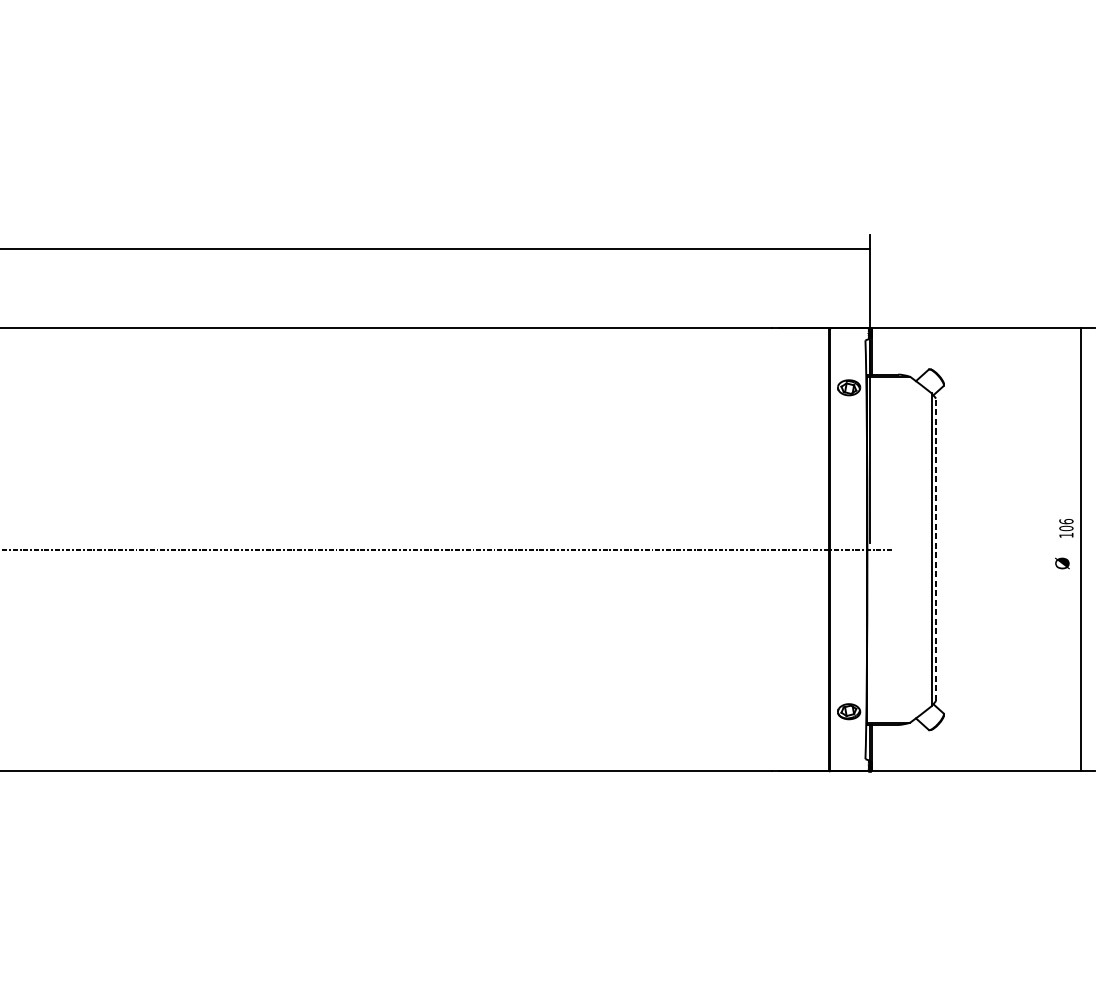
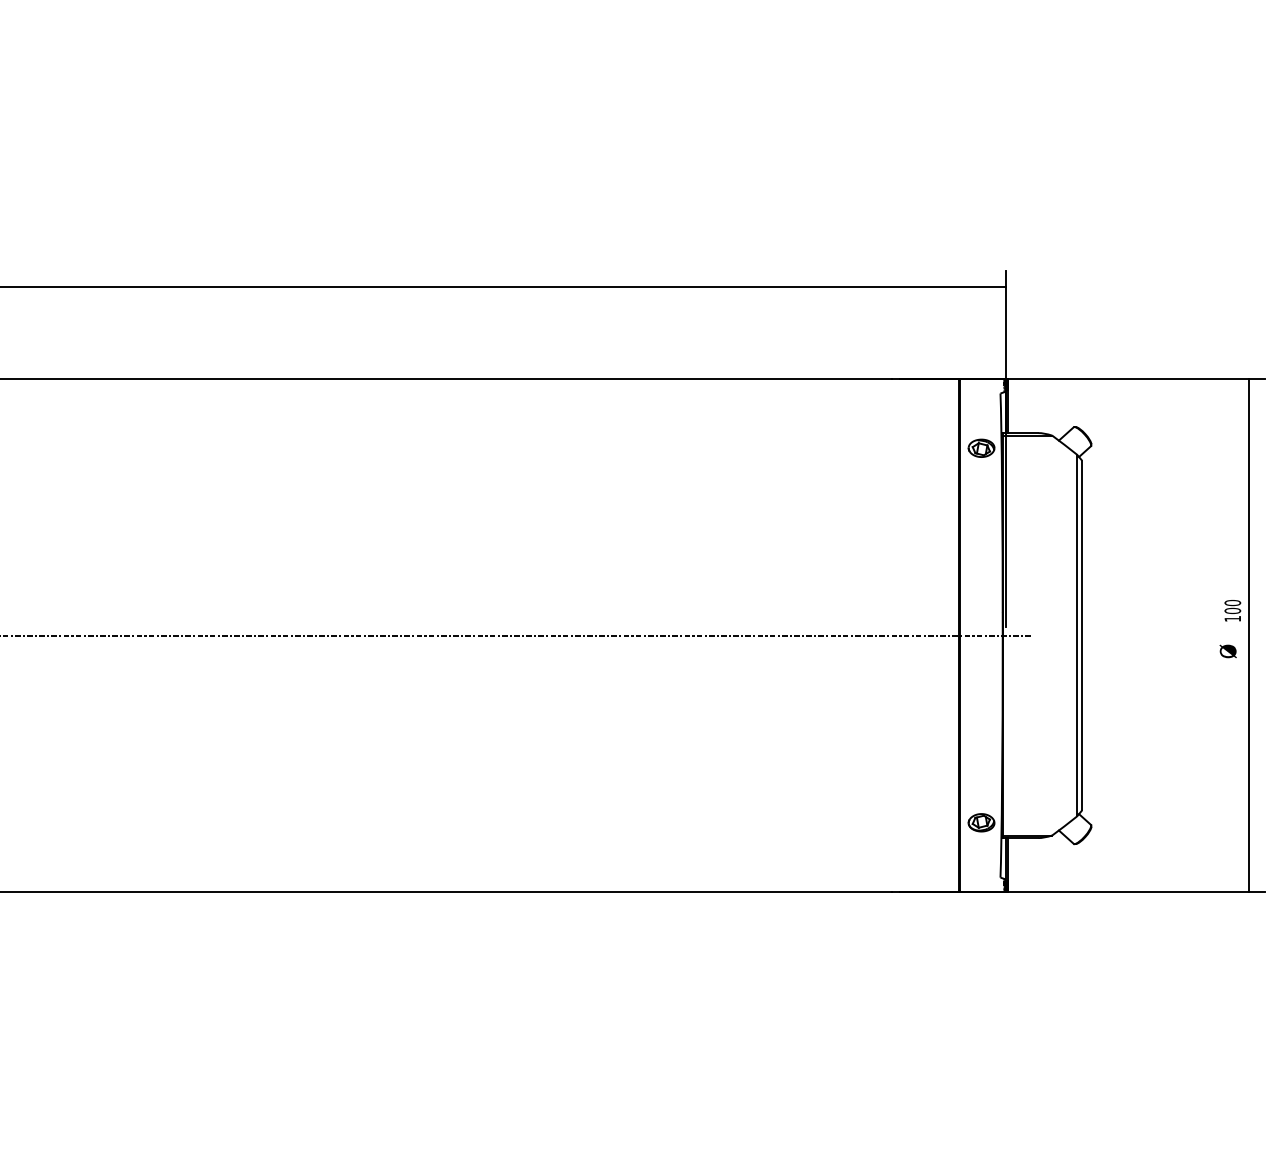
text: (1066, 521) -> (1232, 602), 106 -> 100
line: (936, 549) -> (1082, 635), dashed -> solid

